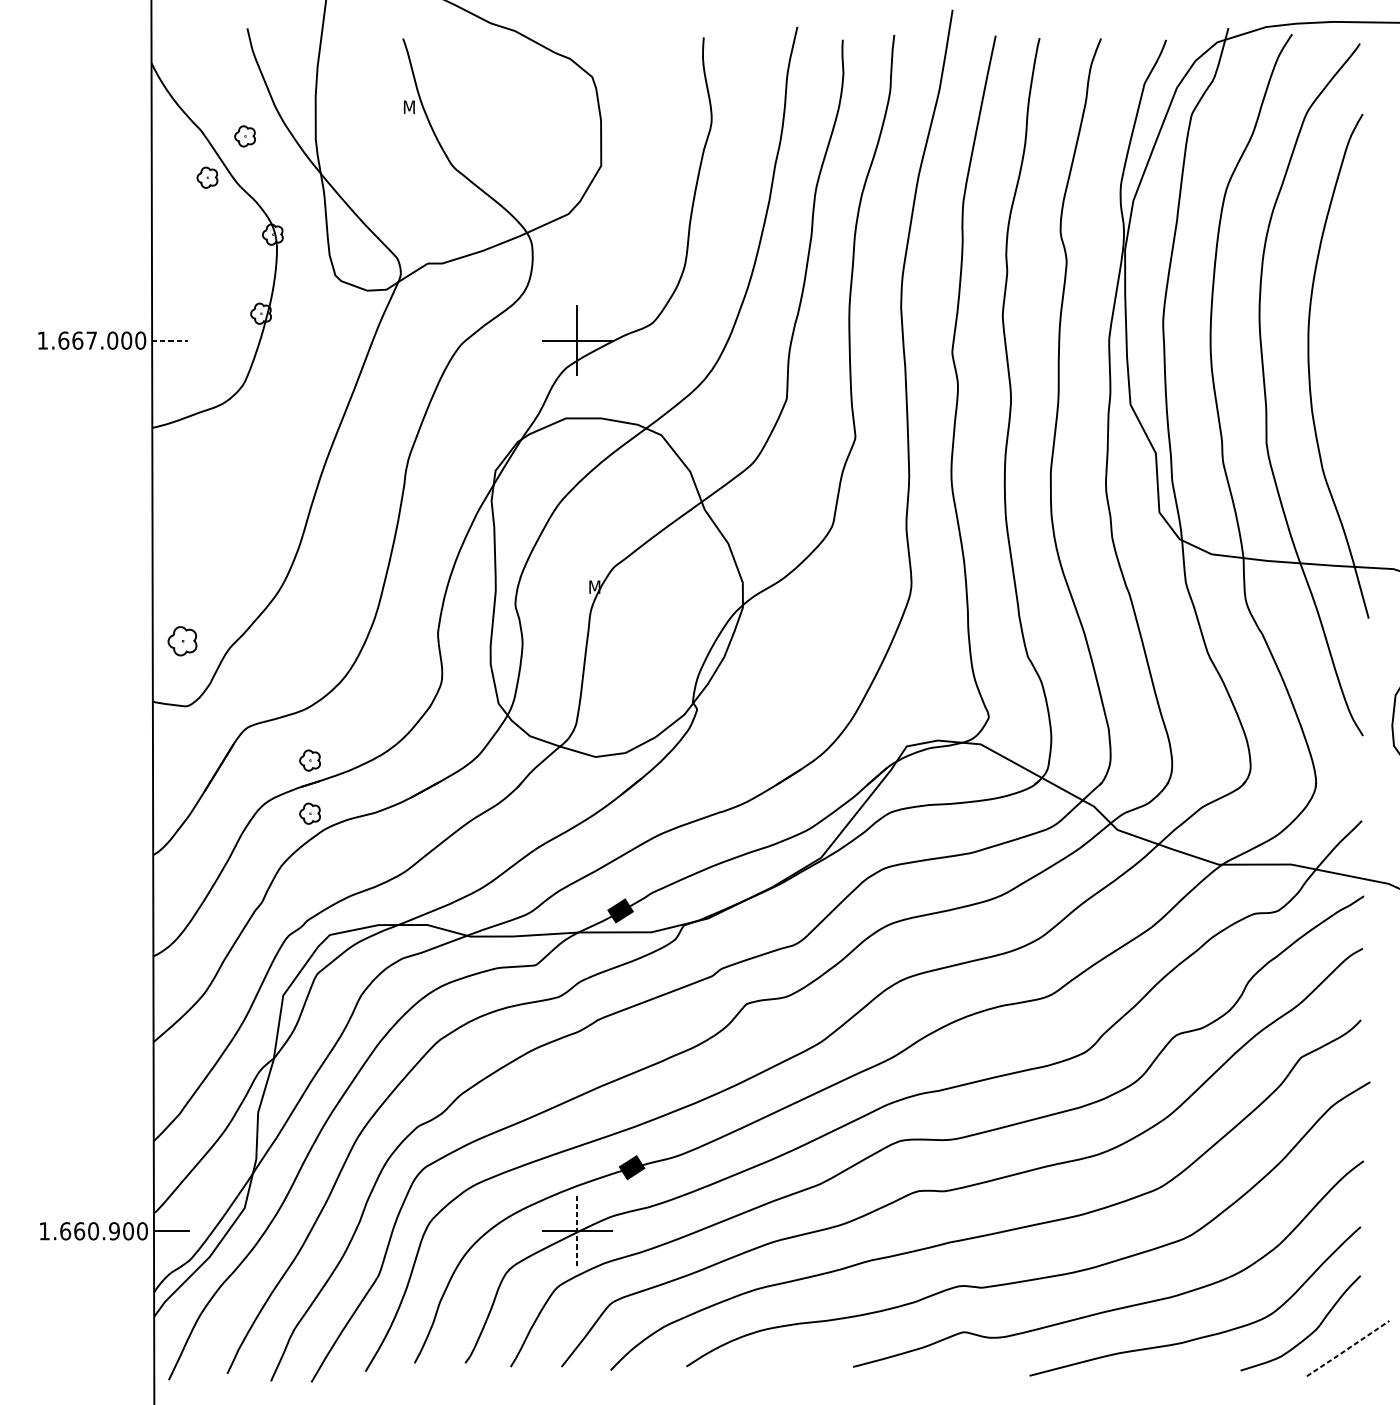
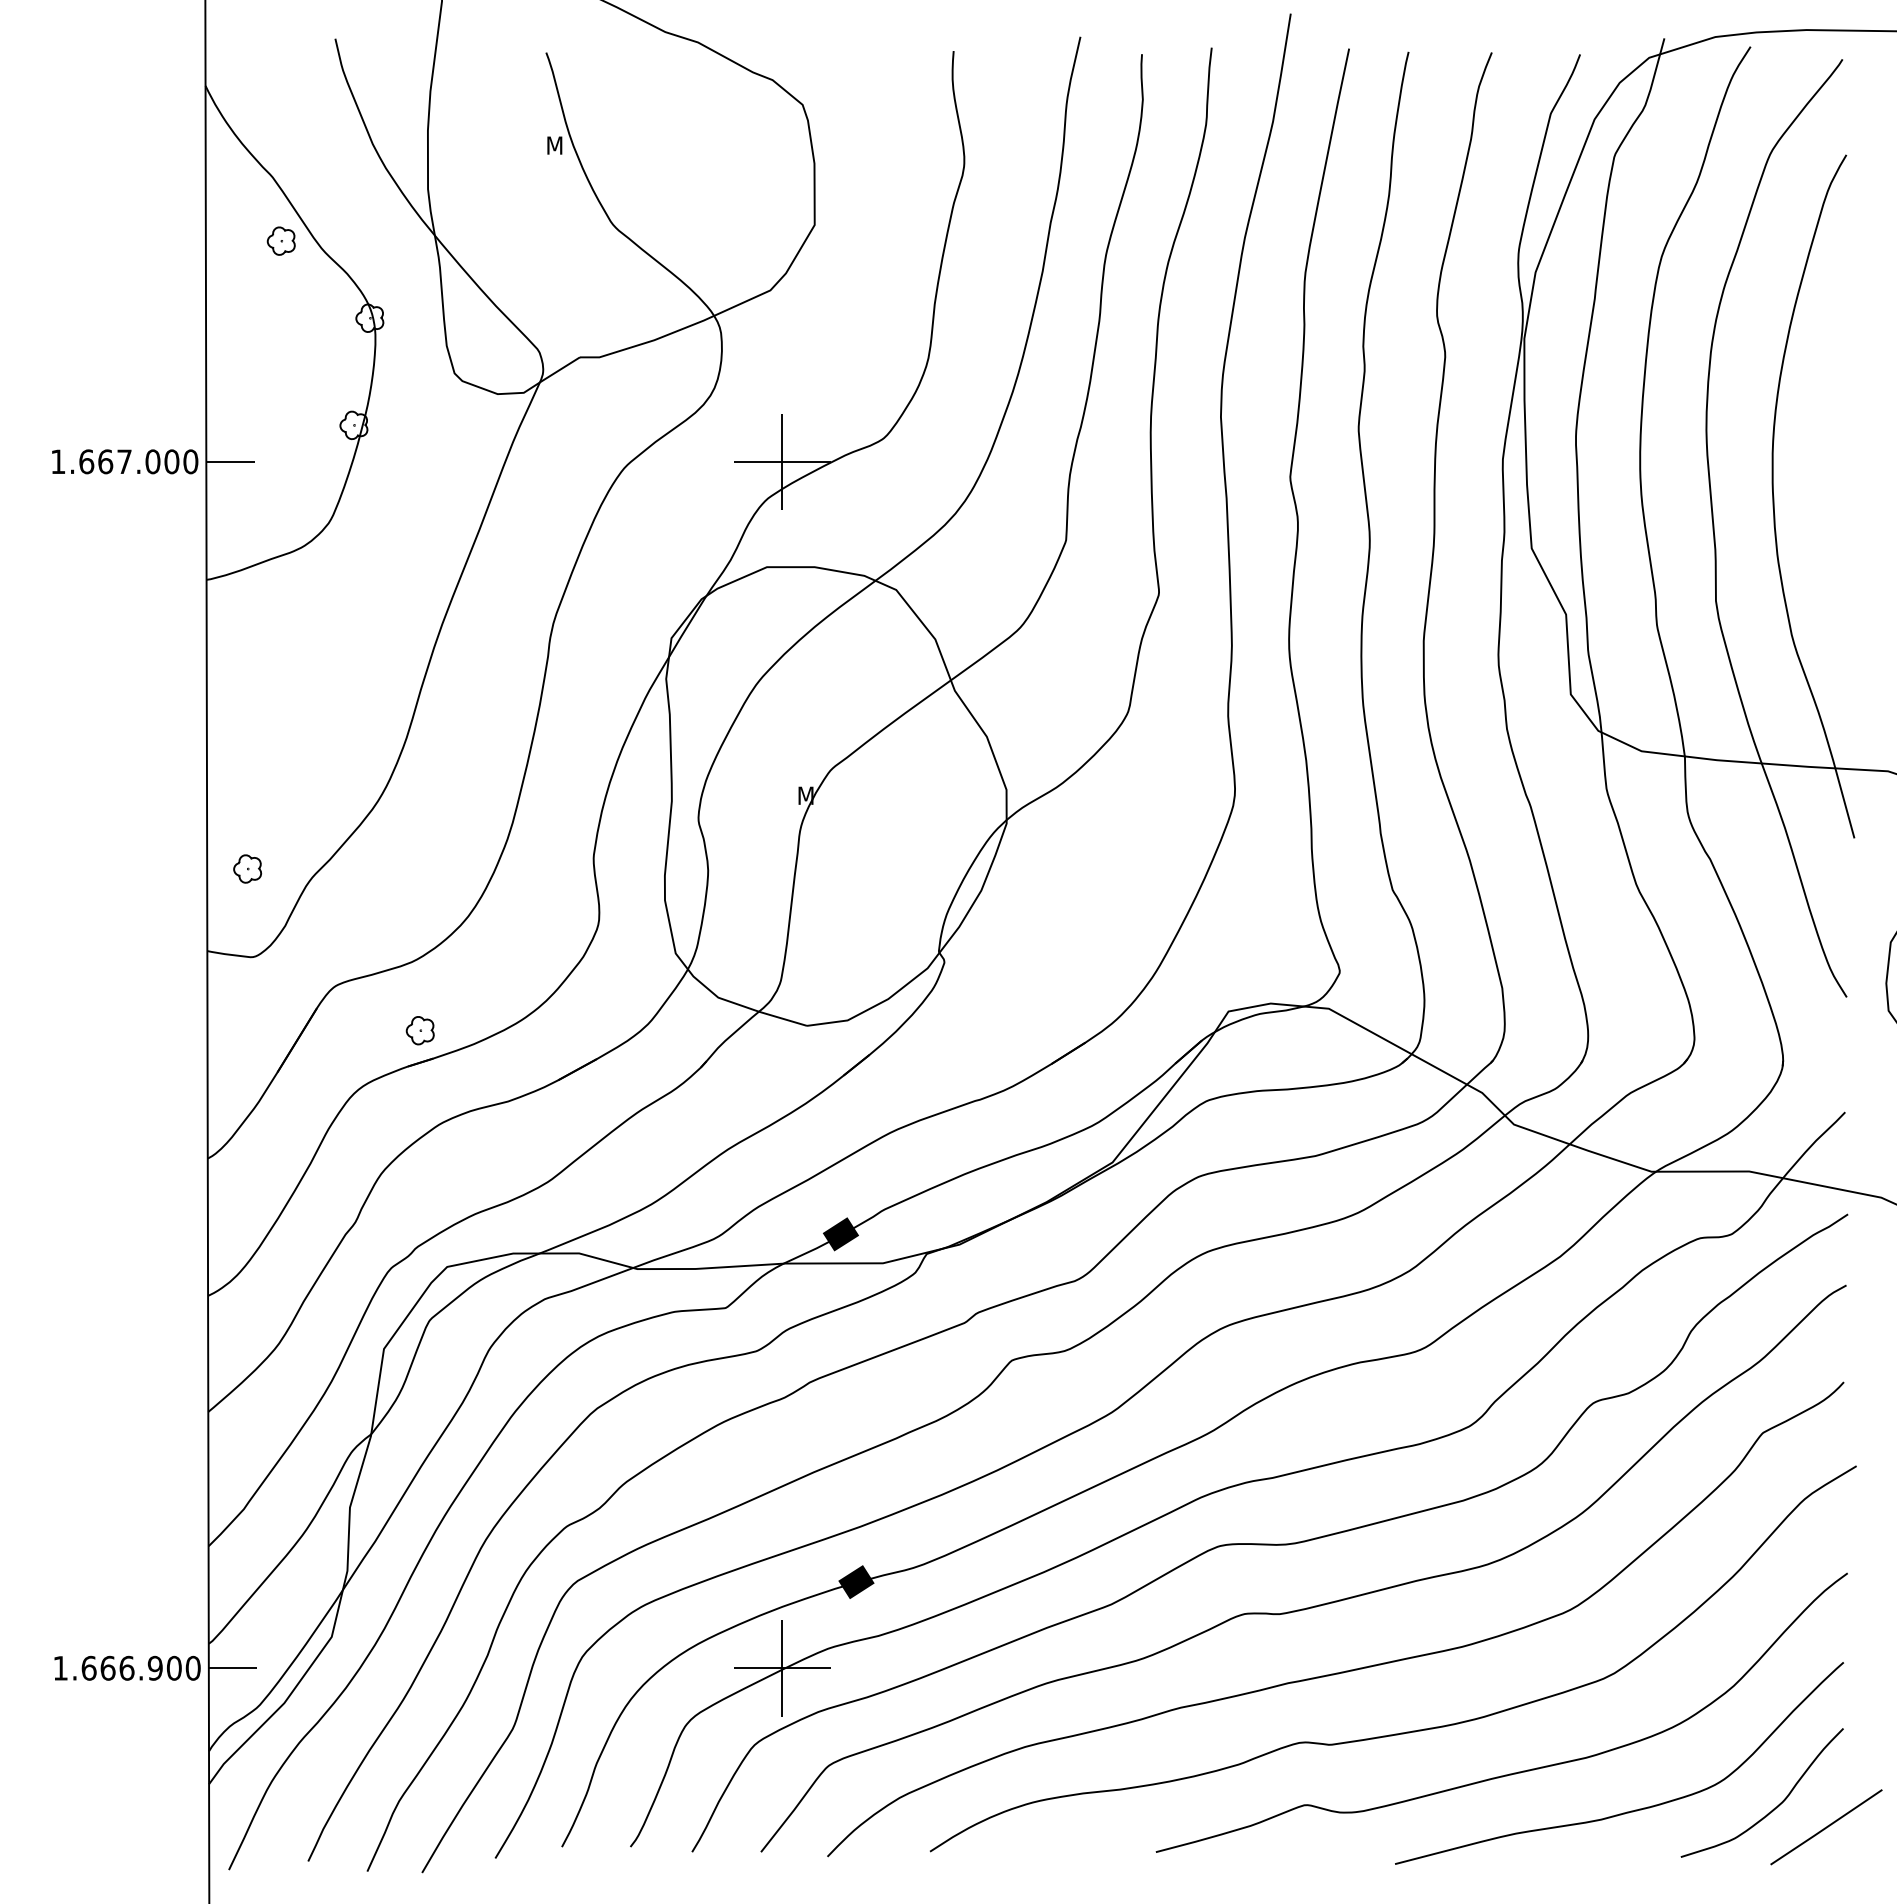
part: (244, 135) -> (331, 184), removed
line: (170, 340) -> (231, 461), dashed -> solid
part: (182, 640) -> (247, 868), size x0.71
part: (309, 813) -> (419, 1102), removed
text: (93, 1230) -> (126, 1667), 1.660.900 -> 1.666.900
line: (577, 1231) -> (782, 1668), dashed -> solid
line: (1348, 1348) -> (1826, 1827), dashed -> solid

